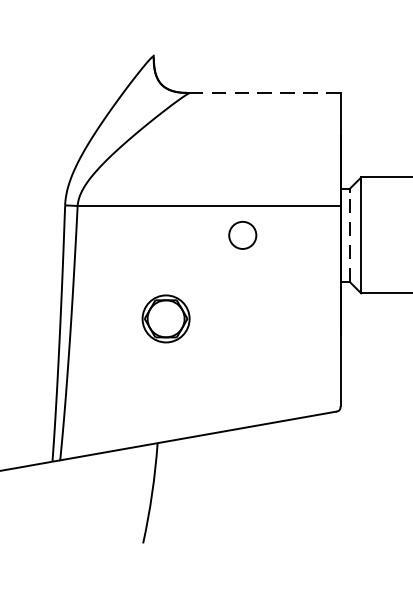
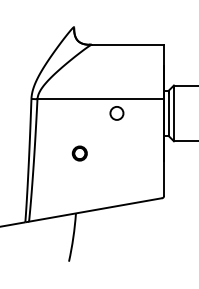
line: (264, 92) -> (127, 44), dashed -> solid
line: (349, 237) -> (168, 114), dashed -> solid
part: (164, 318) -> (79, 153), size x0.62

